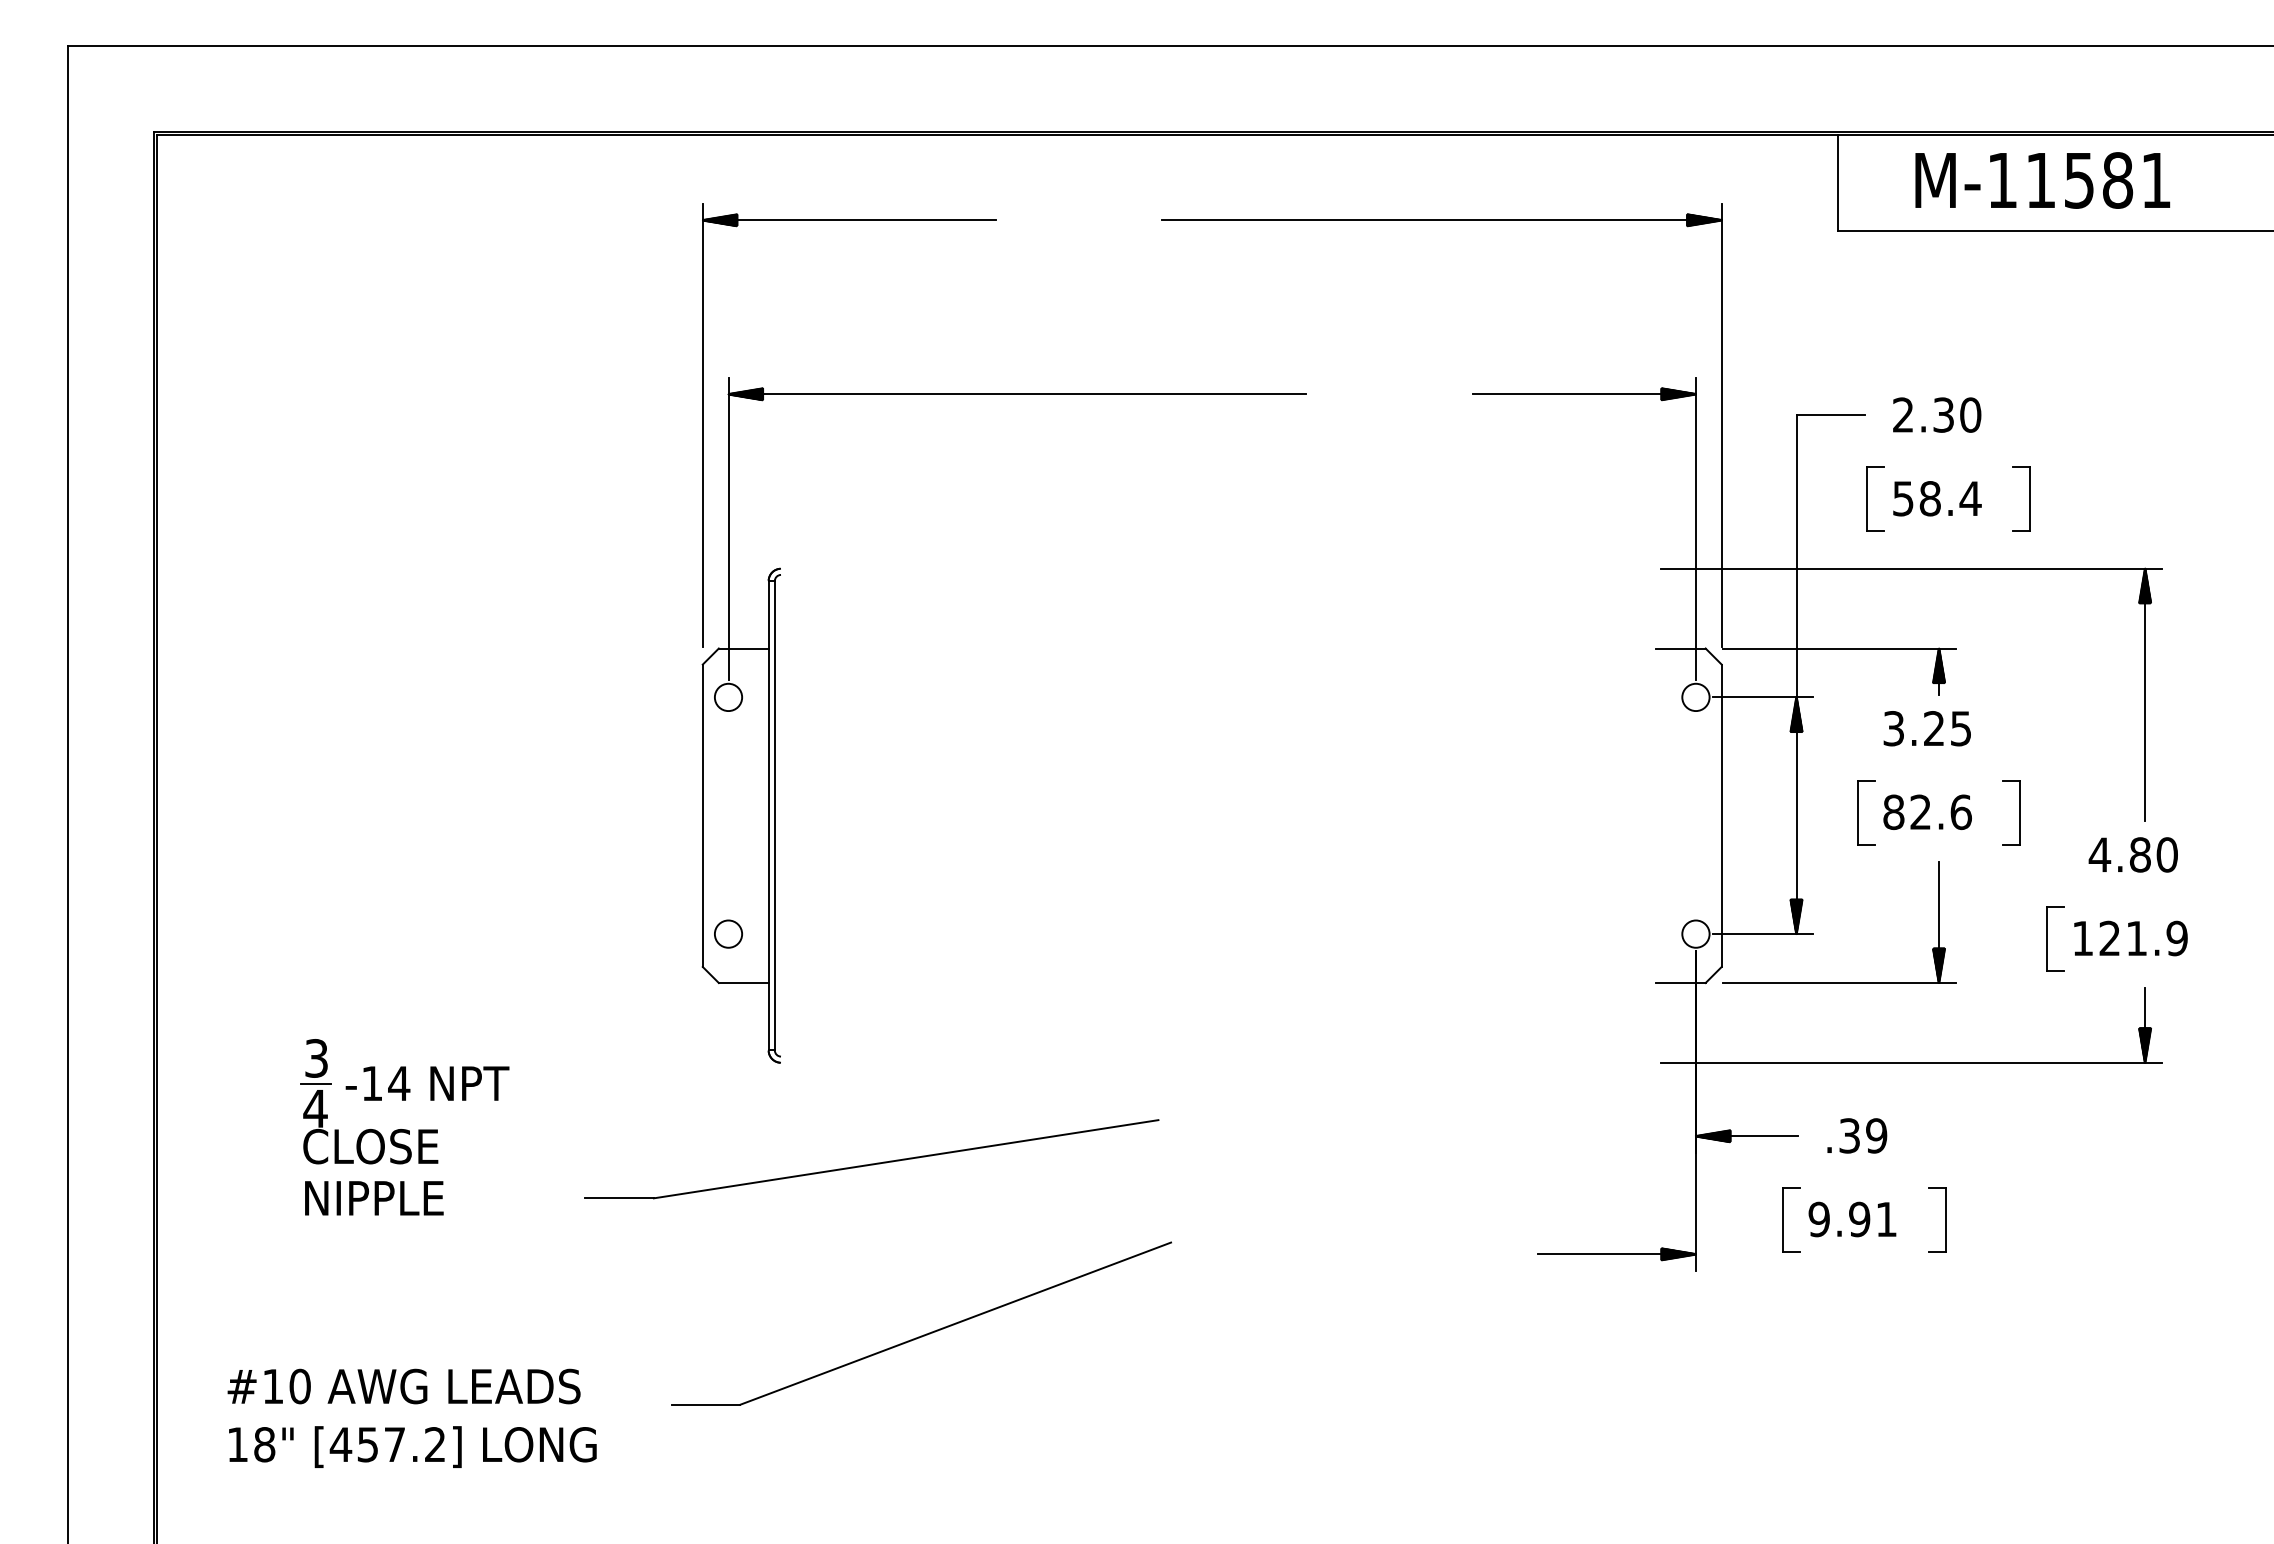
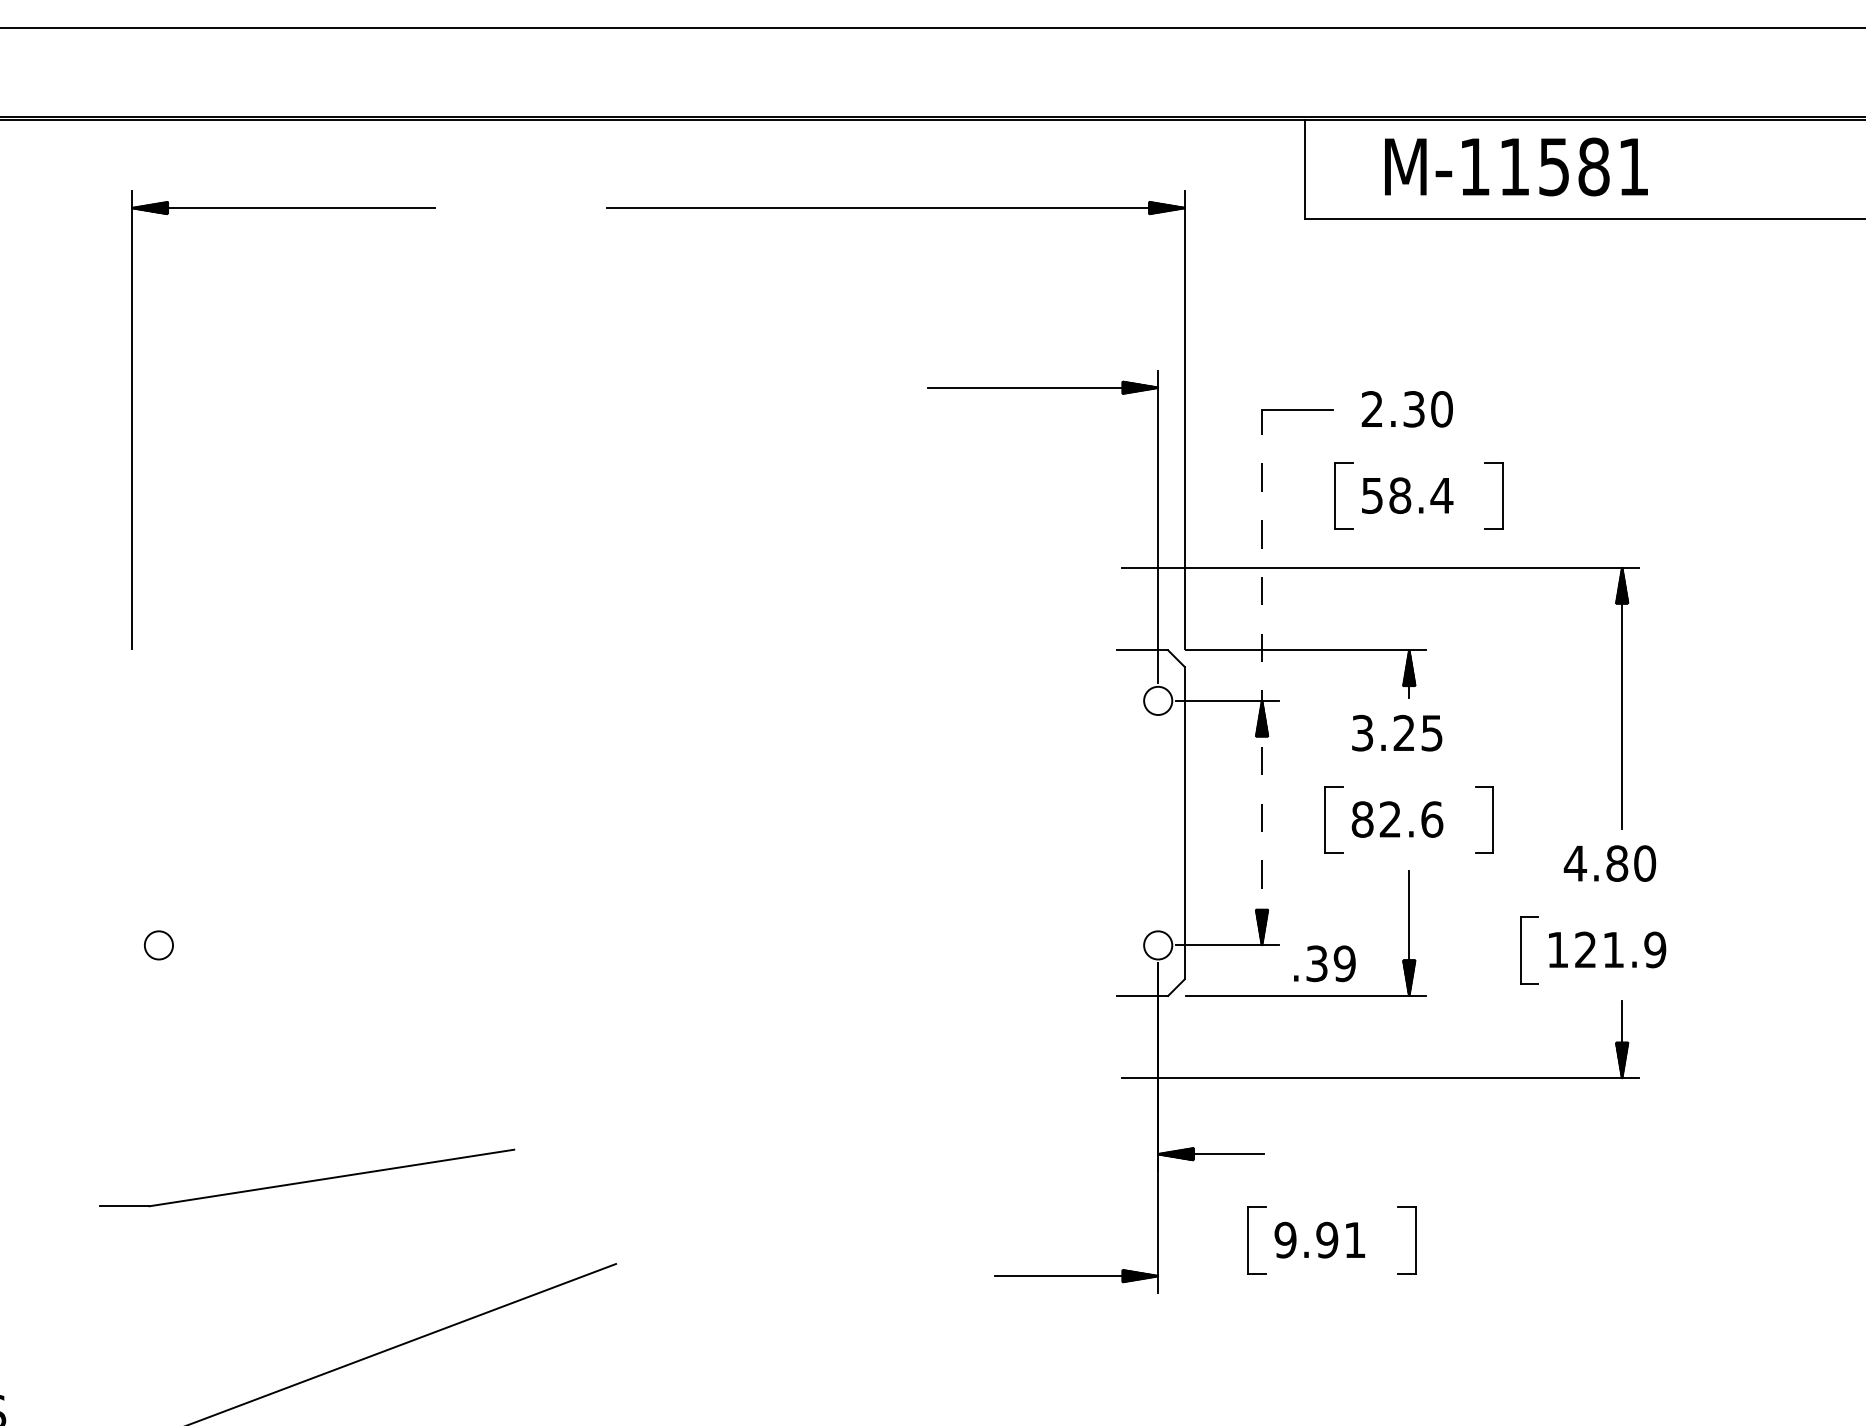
line: (1796, 674) -> (1262, 677), solid -> dashed
part: (775, 720) -> (207, 724), removed
text: (1857, 1135) -> (1325, 963), moved
part: (871, 1159) -> (306, 1178), size x0.7

